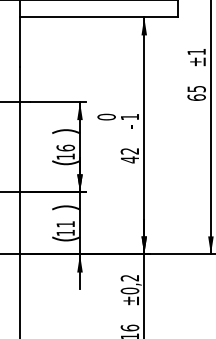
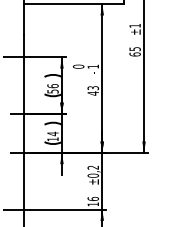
text: (130, 151) -> (93, 88), 42 -> 43
text: (64, 156) -> (52, 91), 16 -> 56
text: (64, 223) -> (52, 133), 11 -> 14

